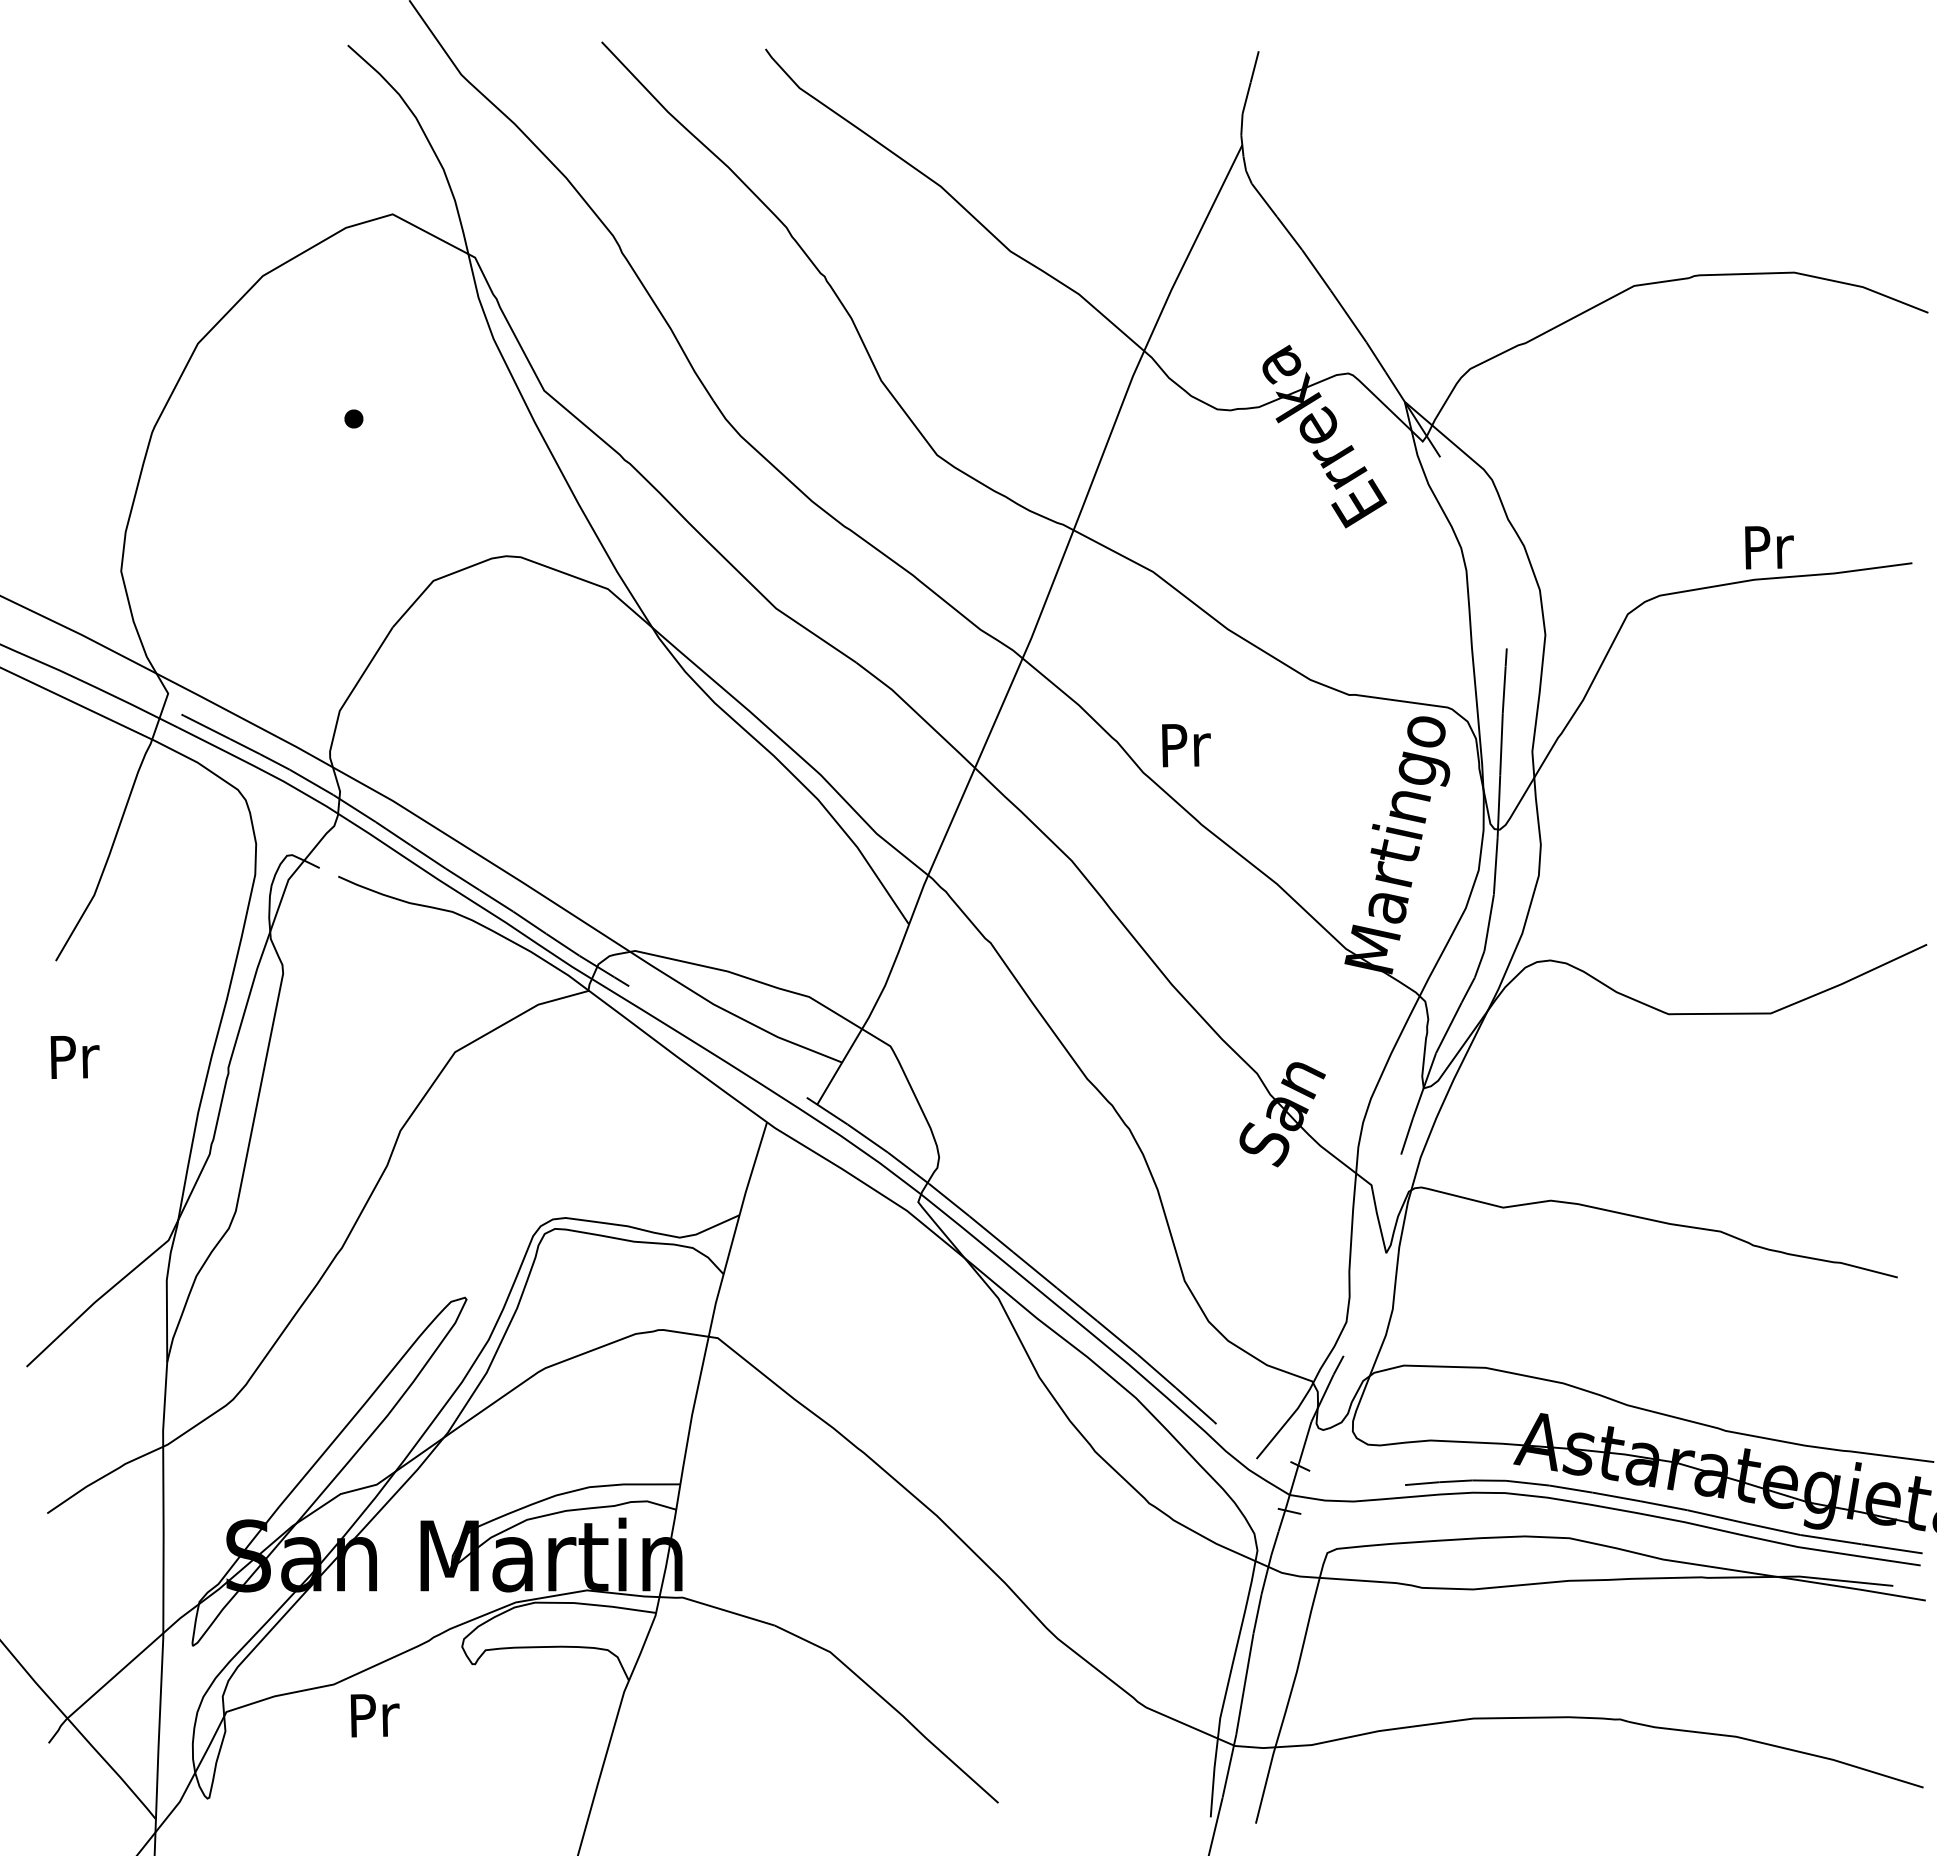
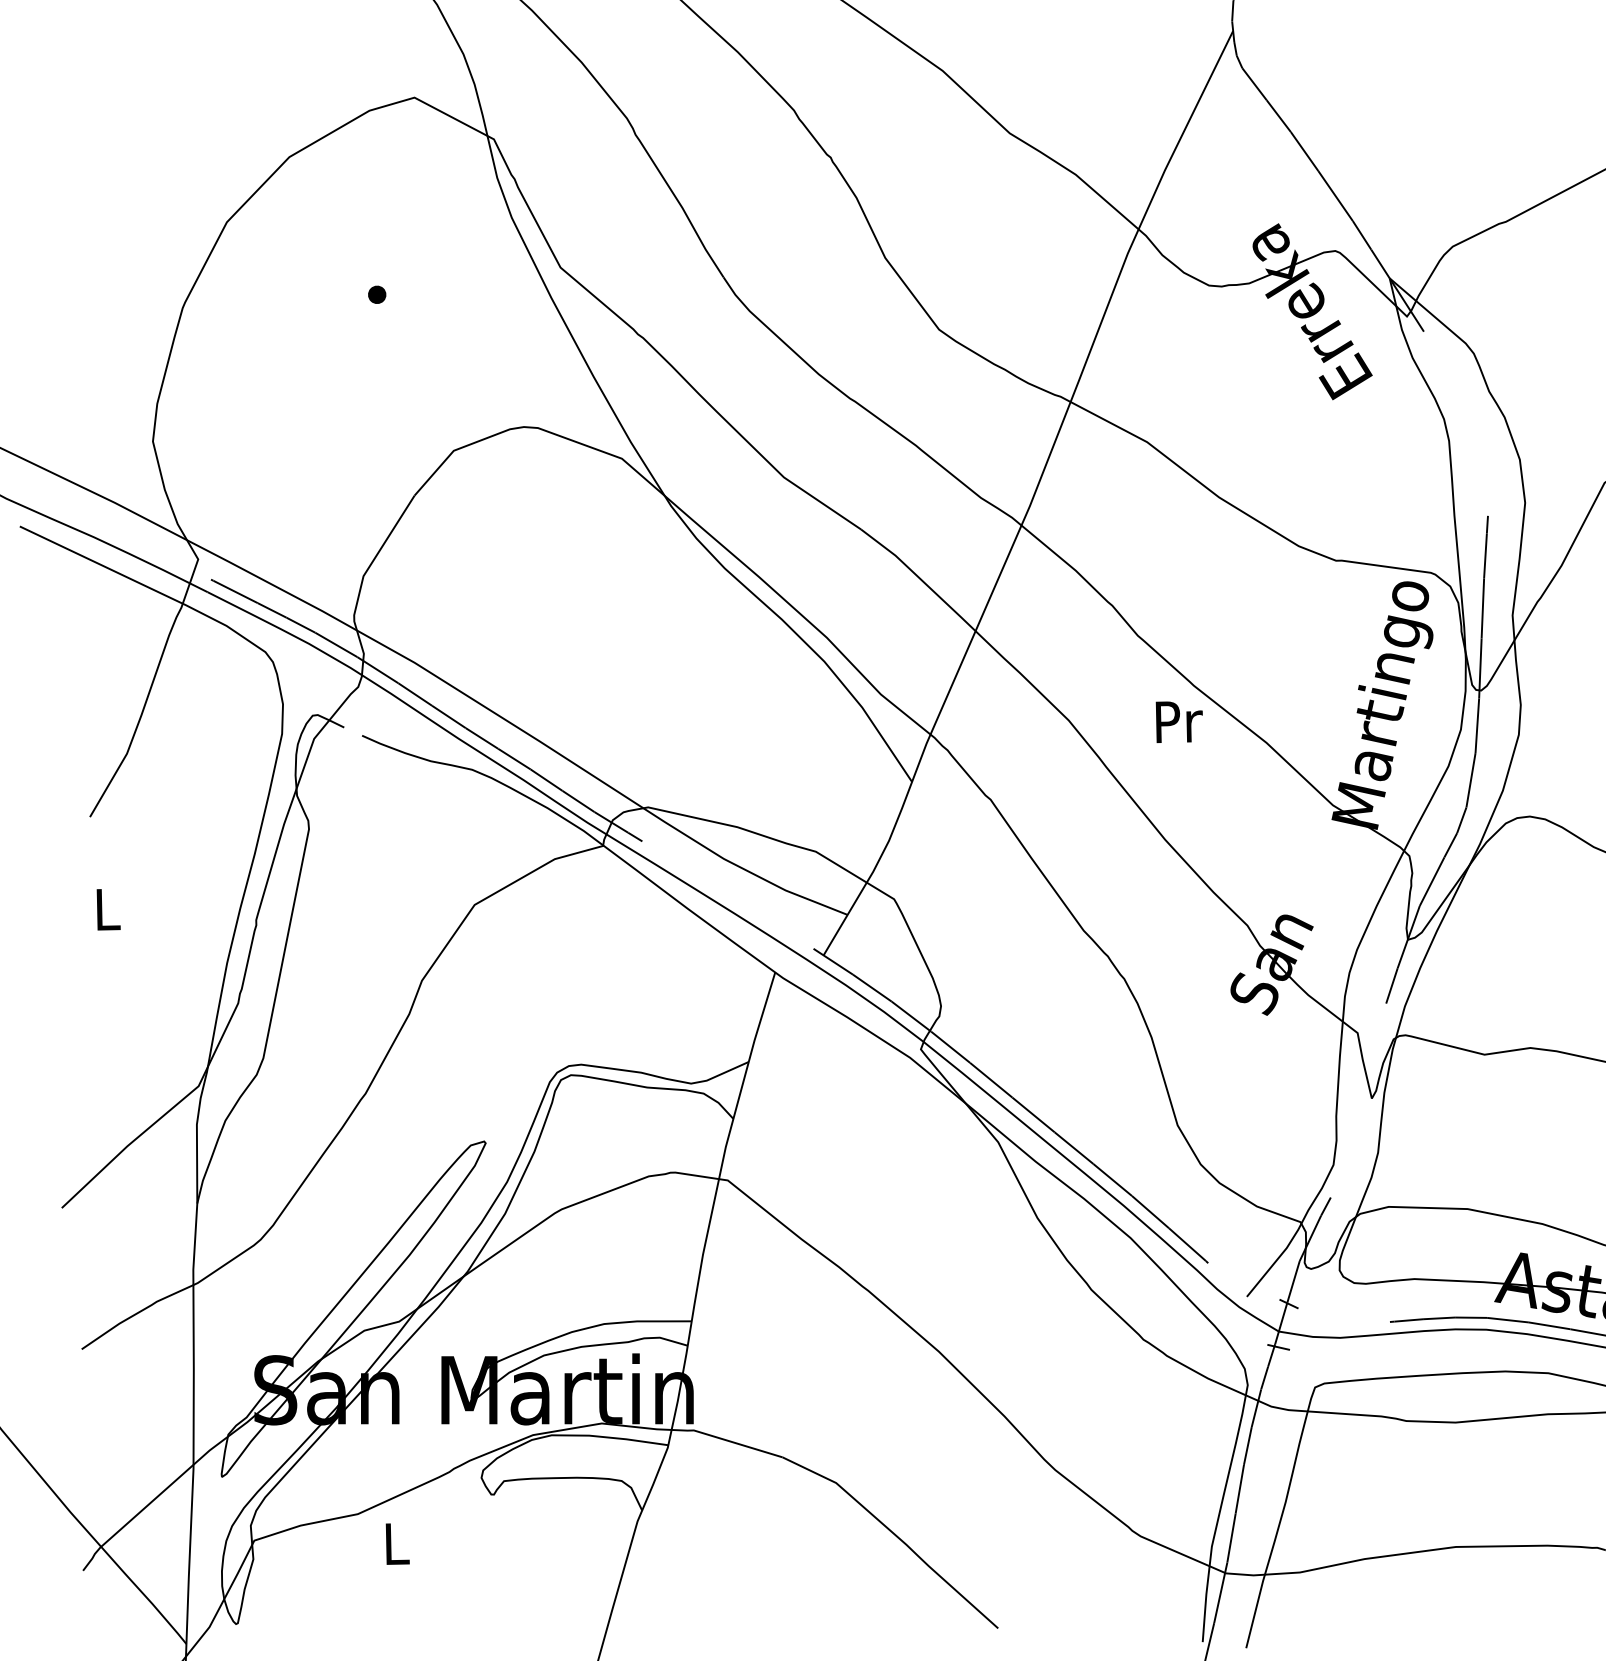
text: (1186, 745) -> (1179, 722), moved
text: (74, 1056) -> (107, 909), Pr -> L
text: (374, 1715) -> (397, 1544), Pr -> L

